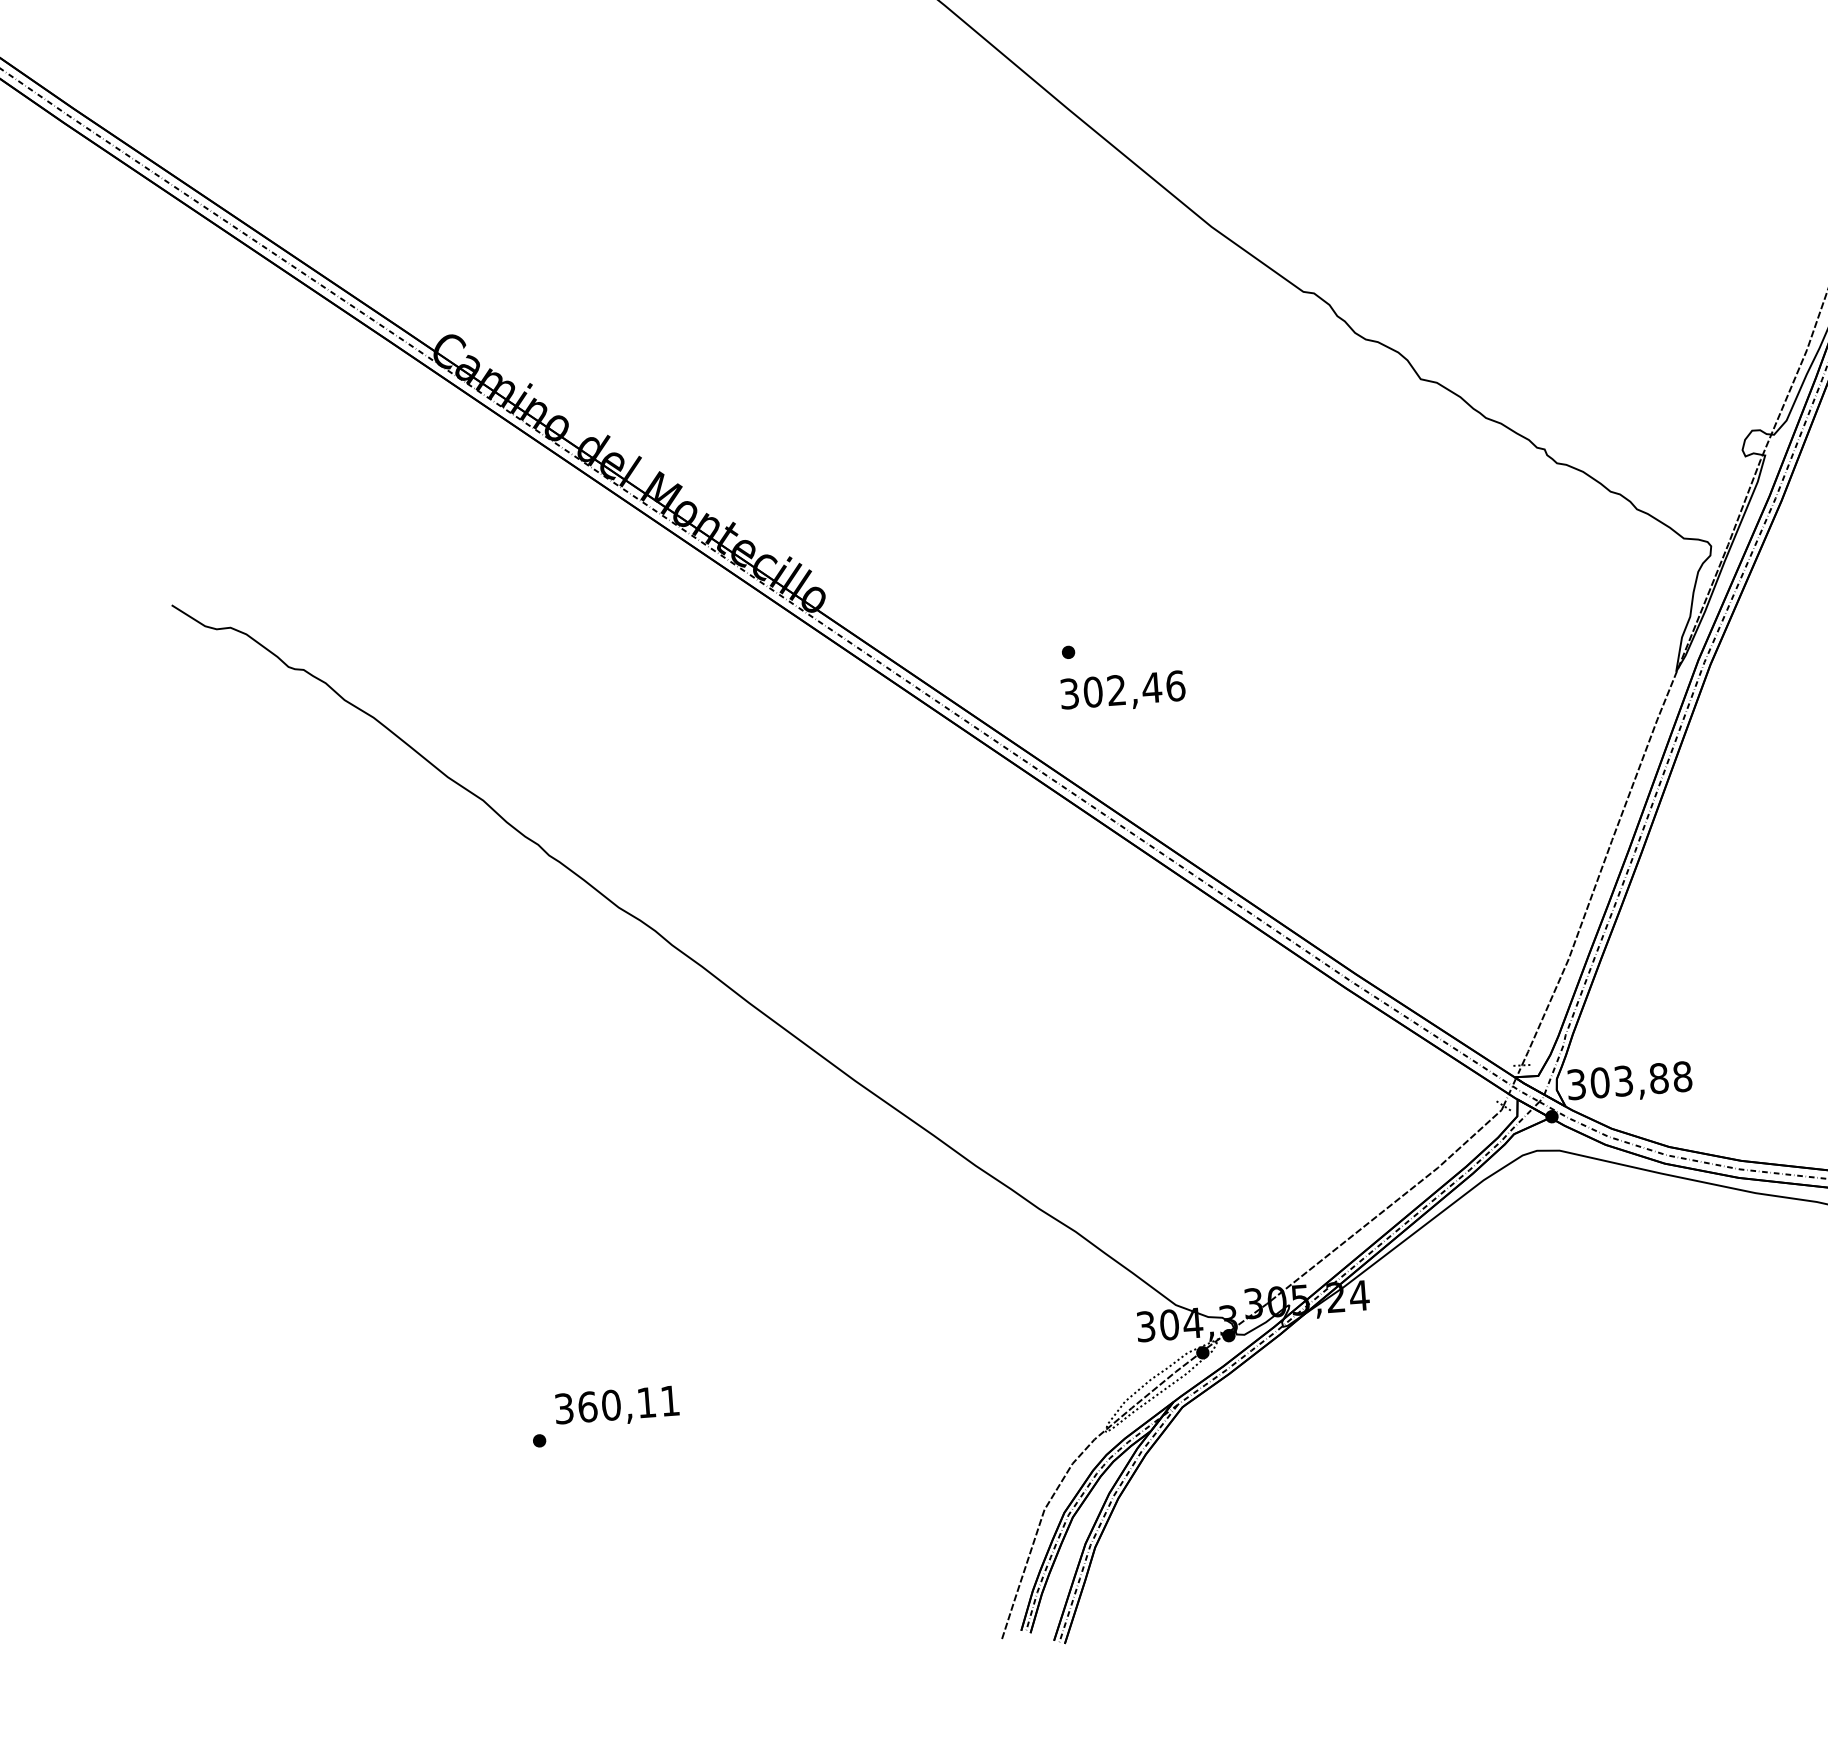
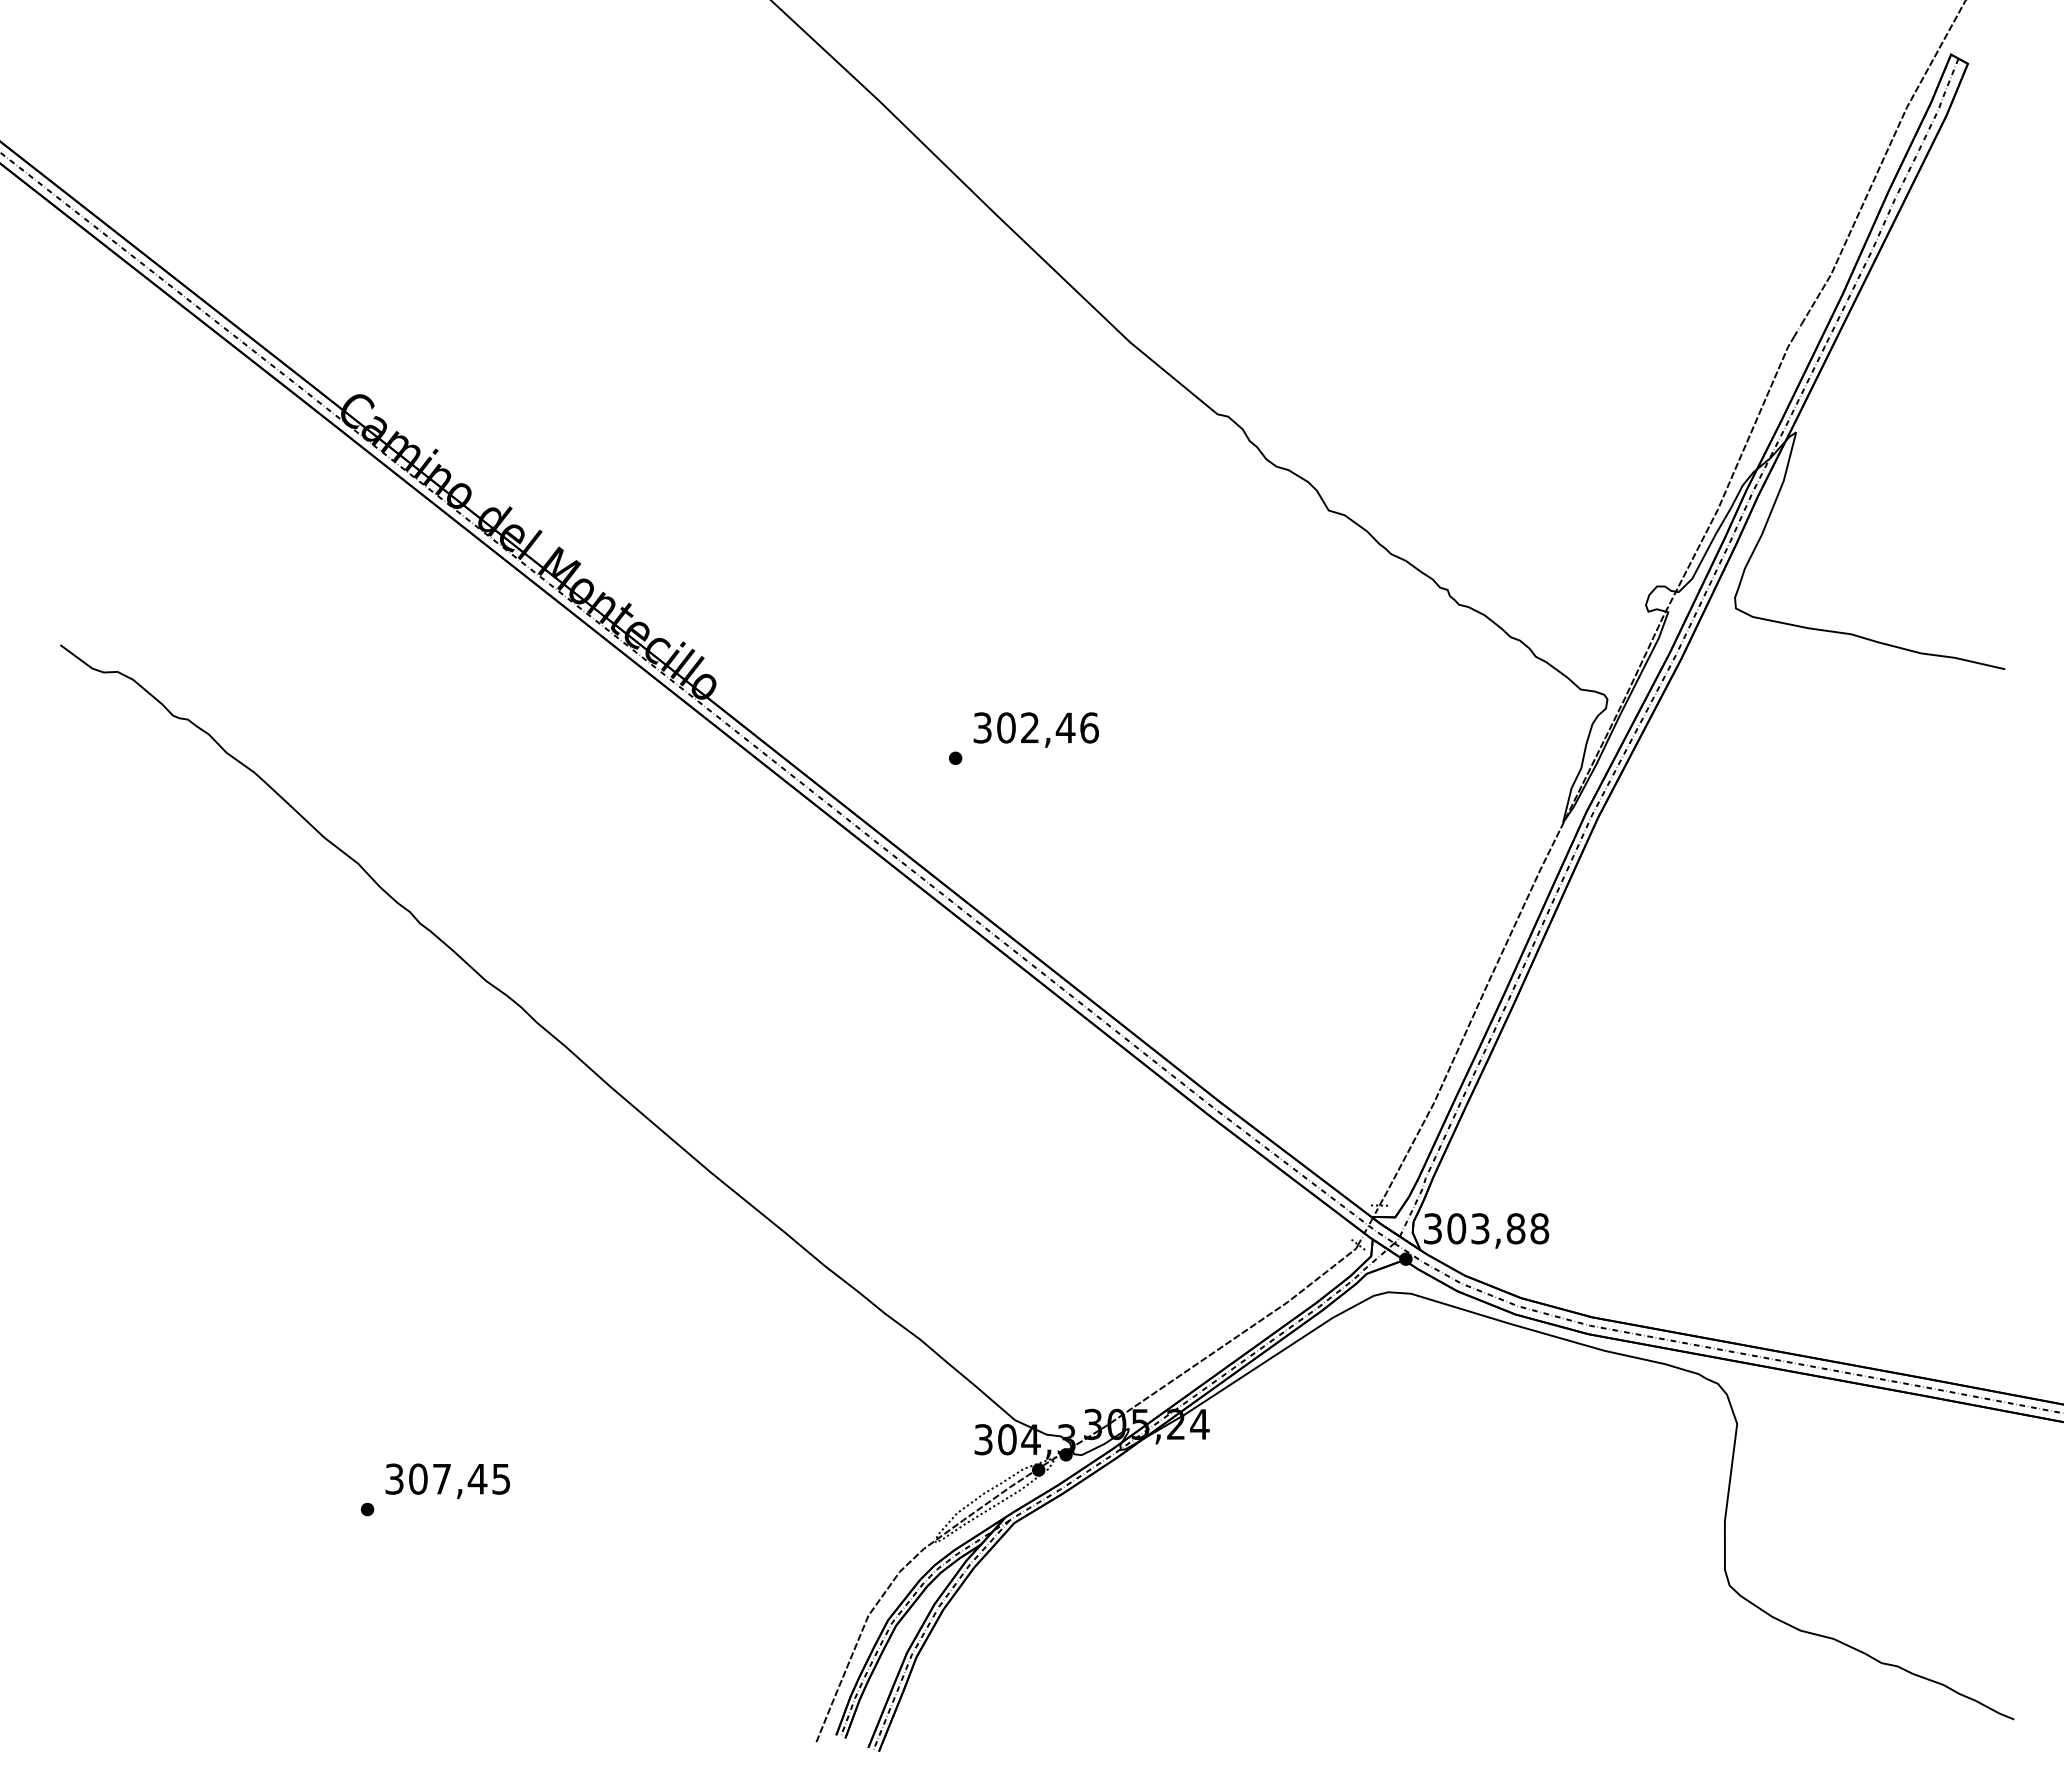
text: (1122, 691) -> (1035, 729), moved
text: (628, 1403) -> (459, 1478), 360,11 -> 307,45

